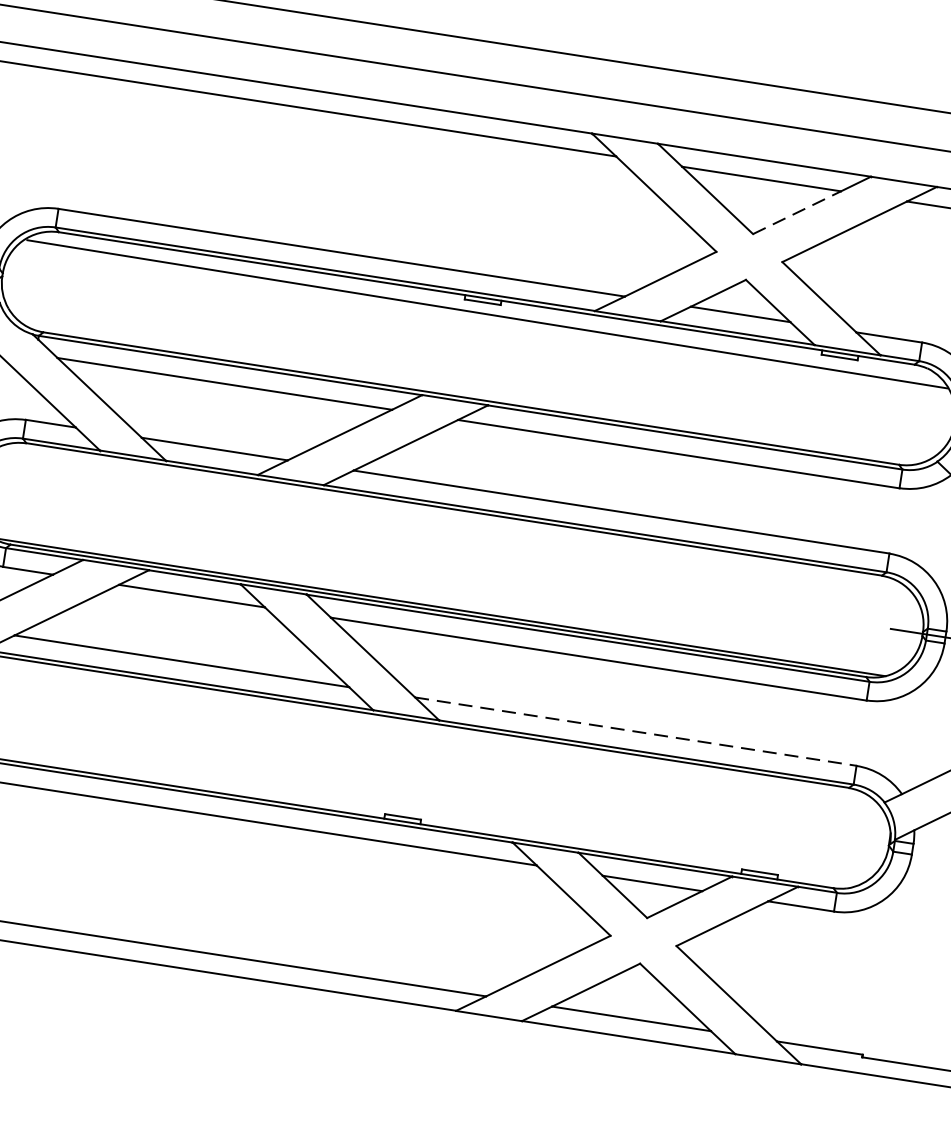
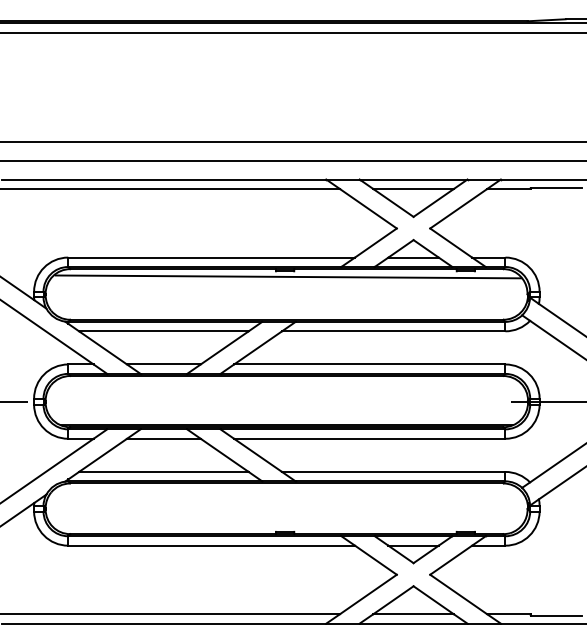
line: (798, 212) -> (434, 202), dashed -> solid
line: (635, 730) -> (393, 471), dashed -> solid

